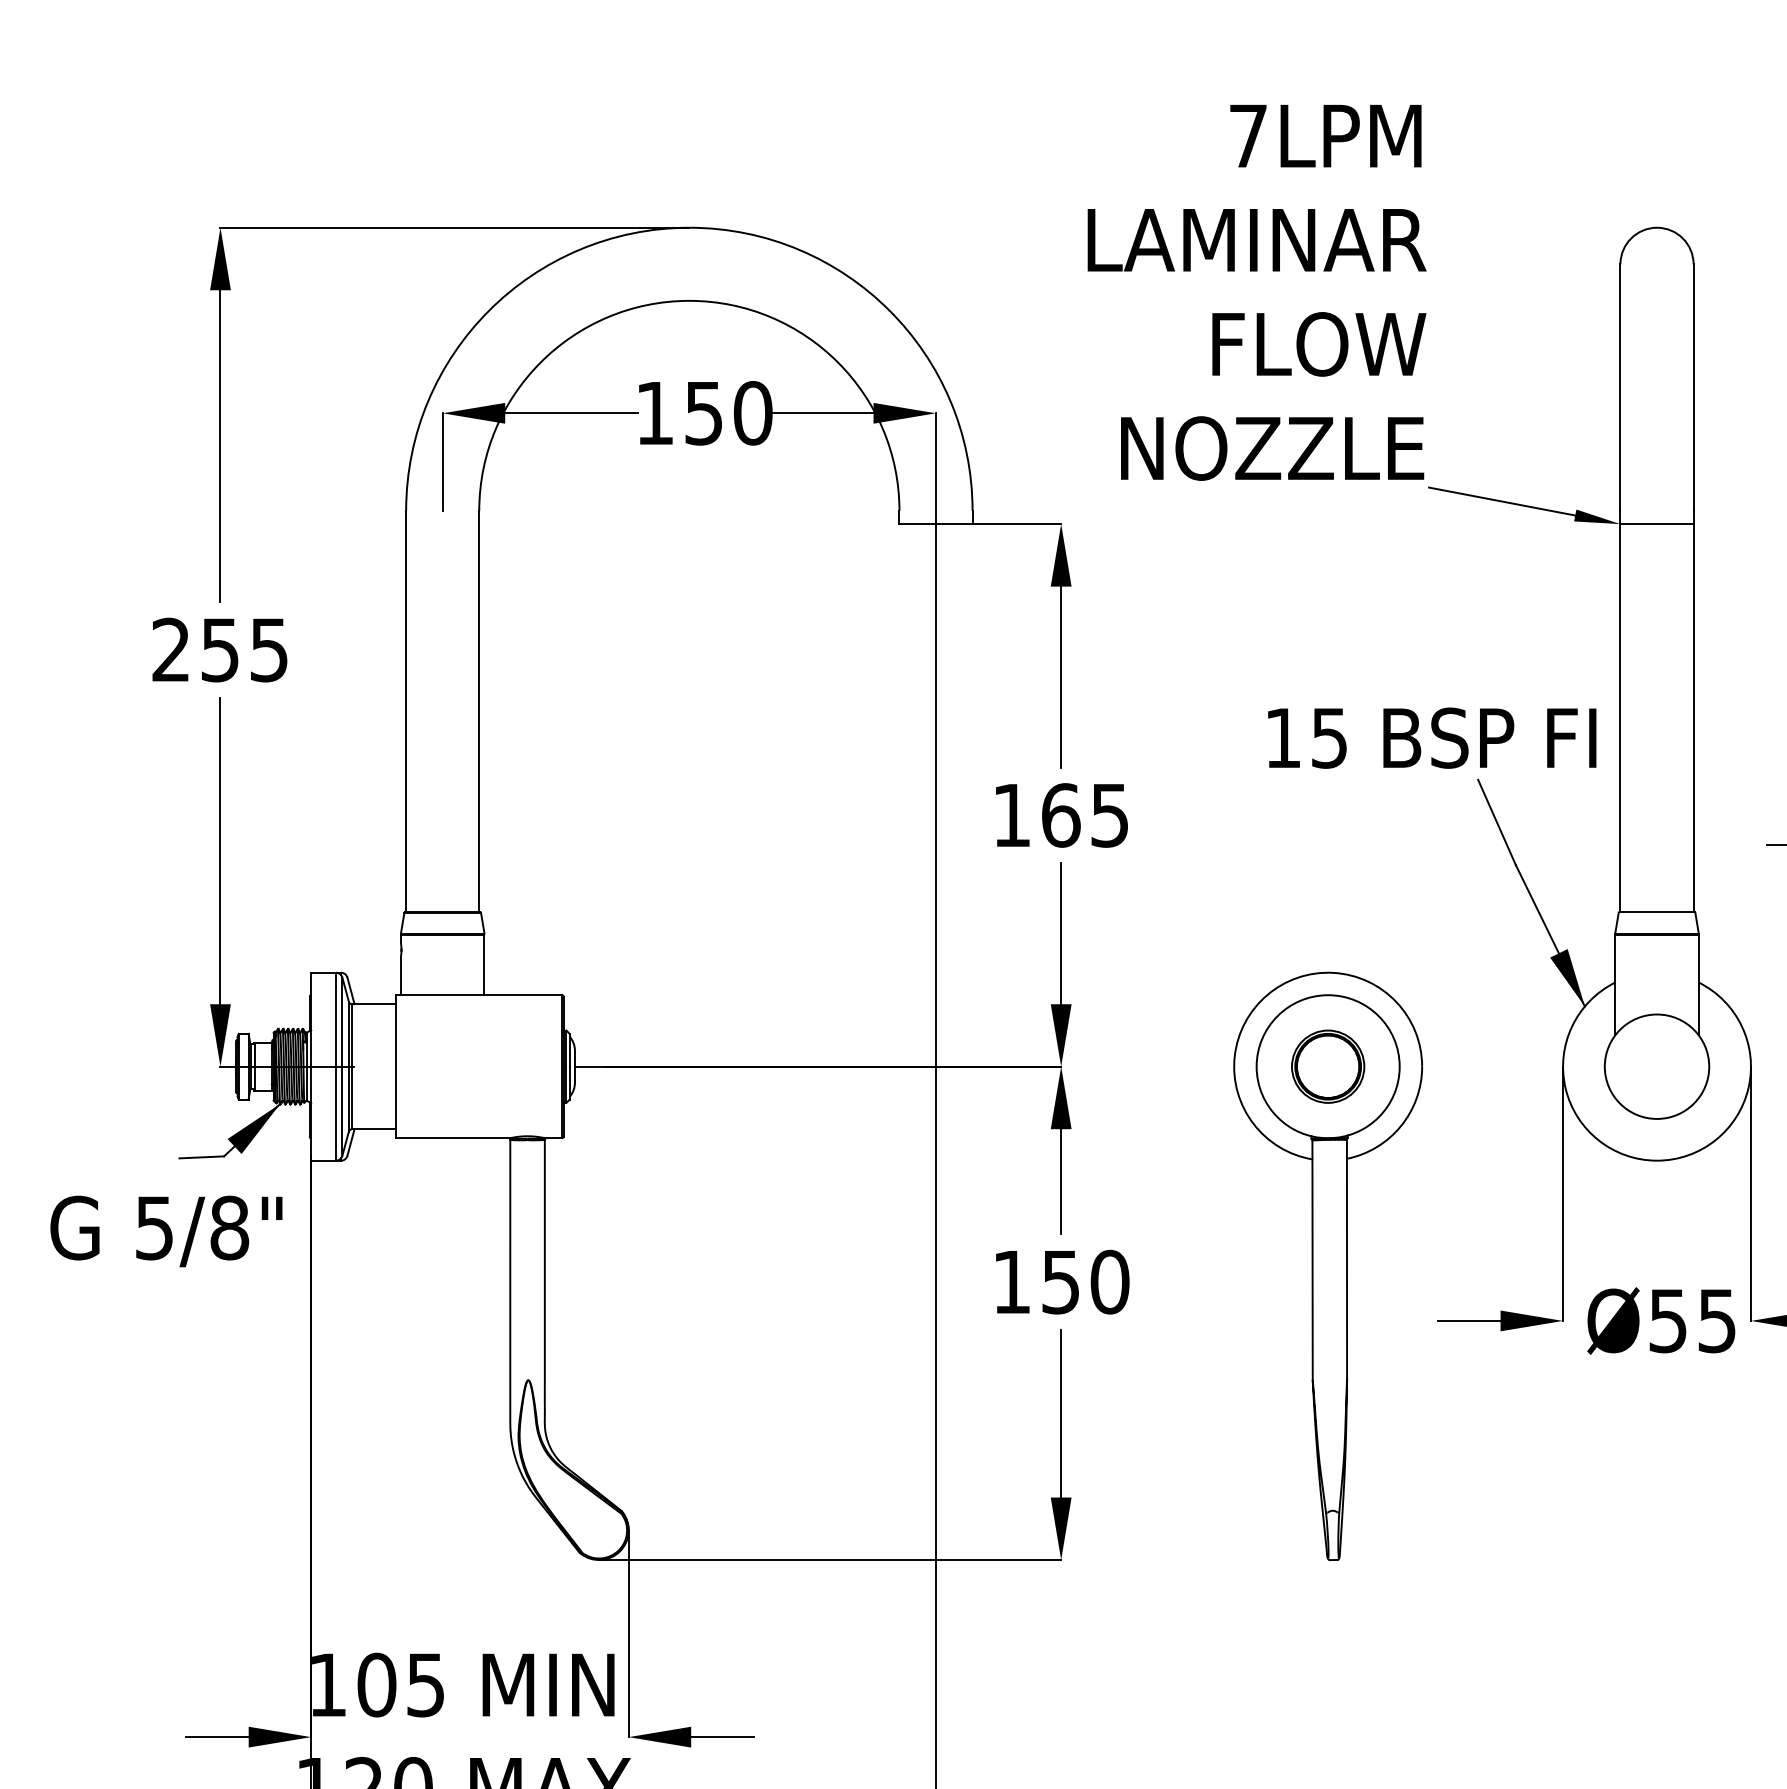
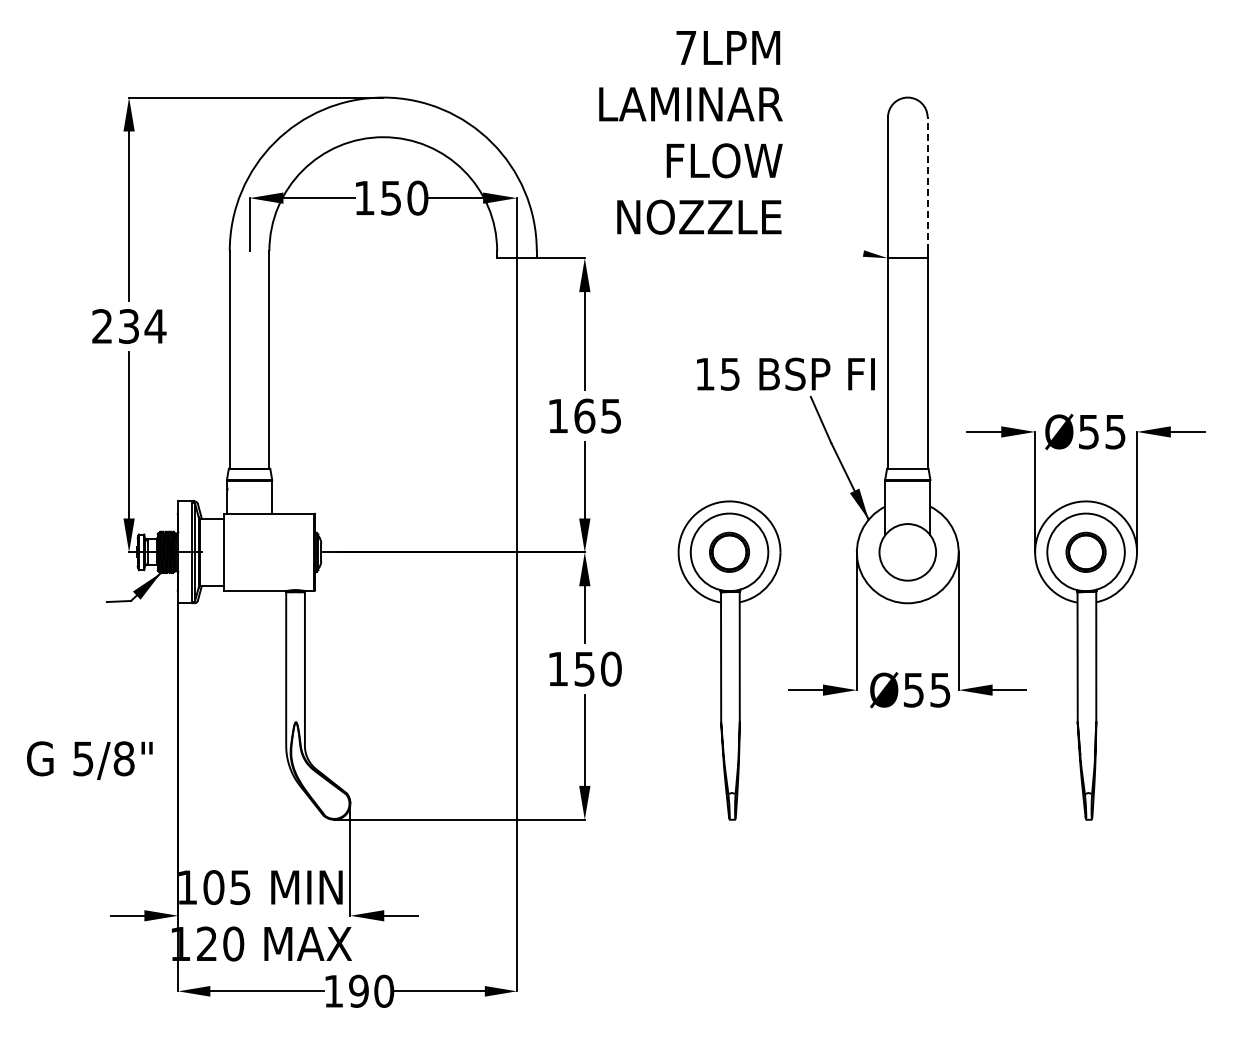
line: (1693, 388) -> (927, 184), solid -> dashed
line: (1501, 500) -> (823, 245), removed
text: (245, 650) -> (142, 326), 255 -> 234
text: (165, 1231) -> (89, 760), moved

